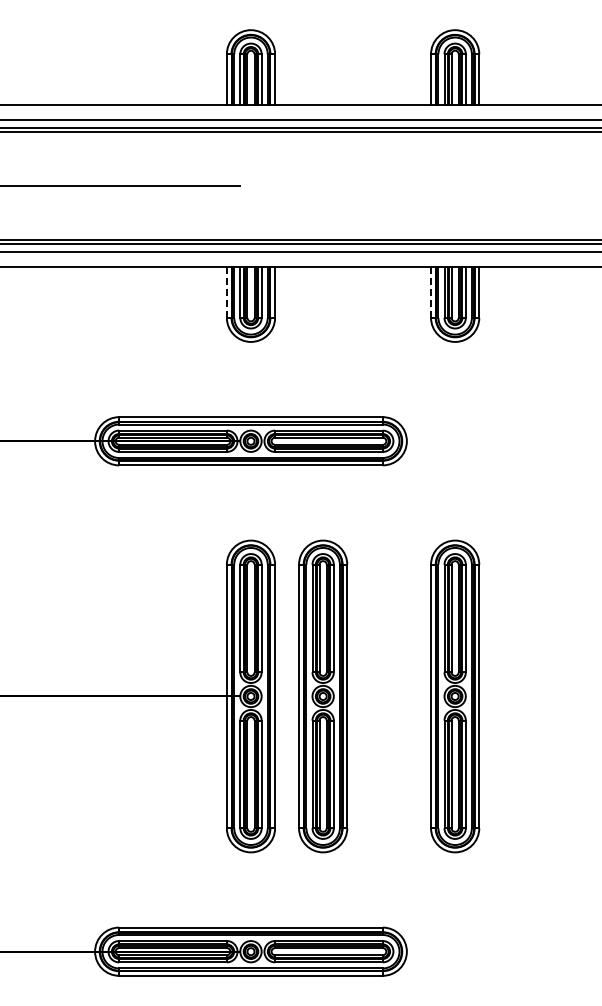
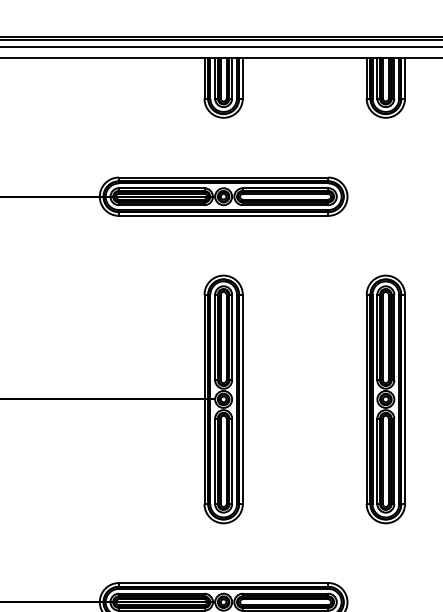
line: (226, 293) -> (204, 79), dashed -> solid
line: (431, 293) -> (367, 79), dashed -> solid
part: (323, 696) -> (281, 399), removed

